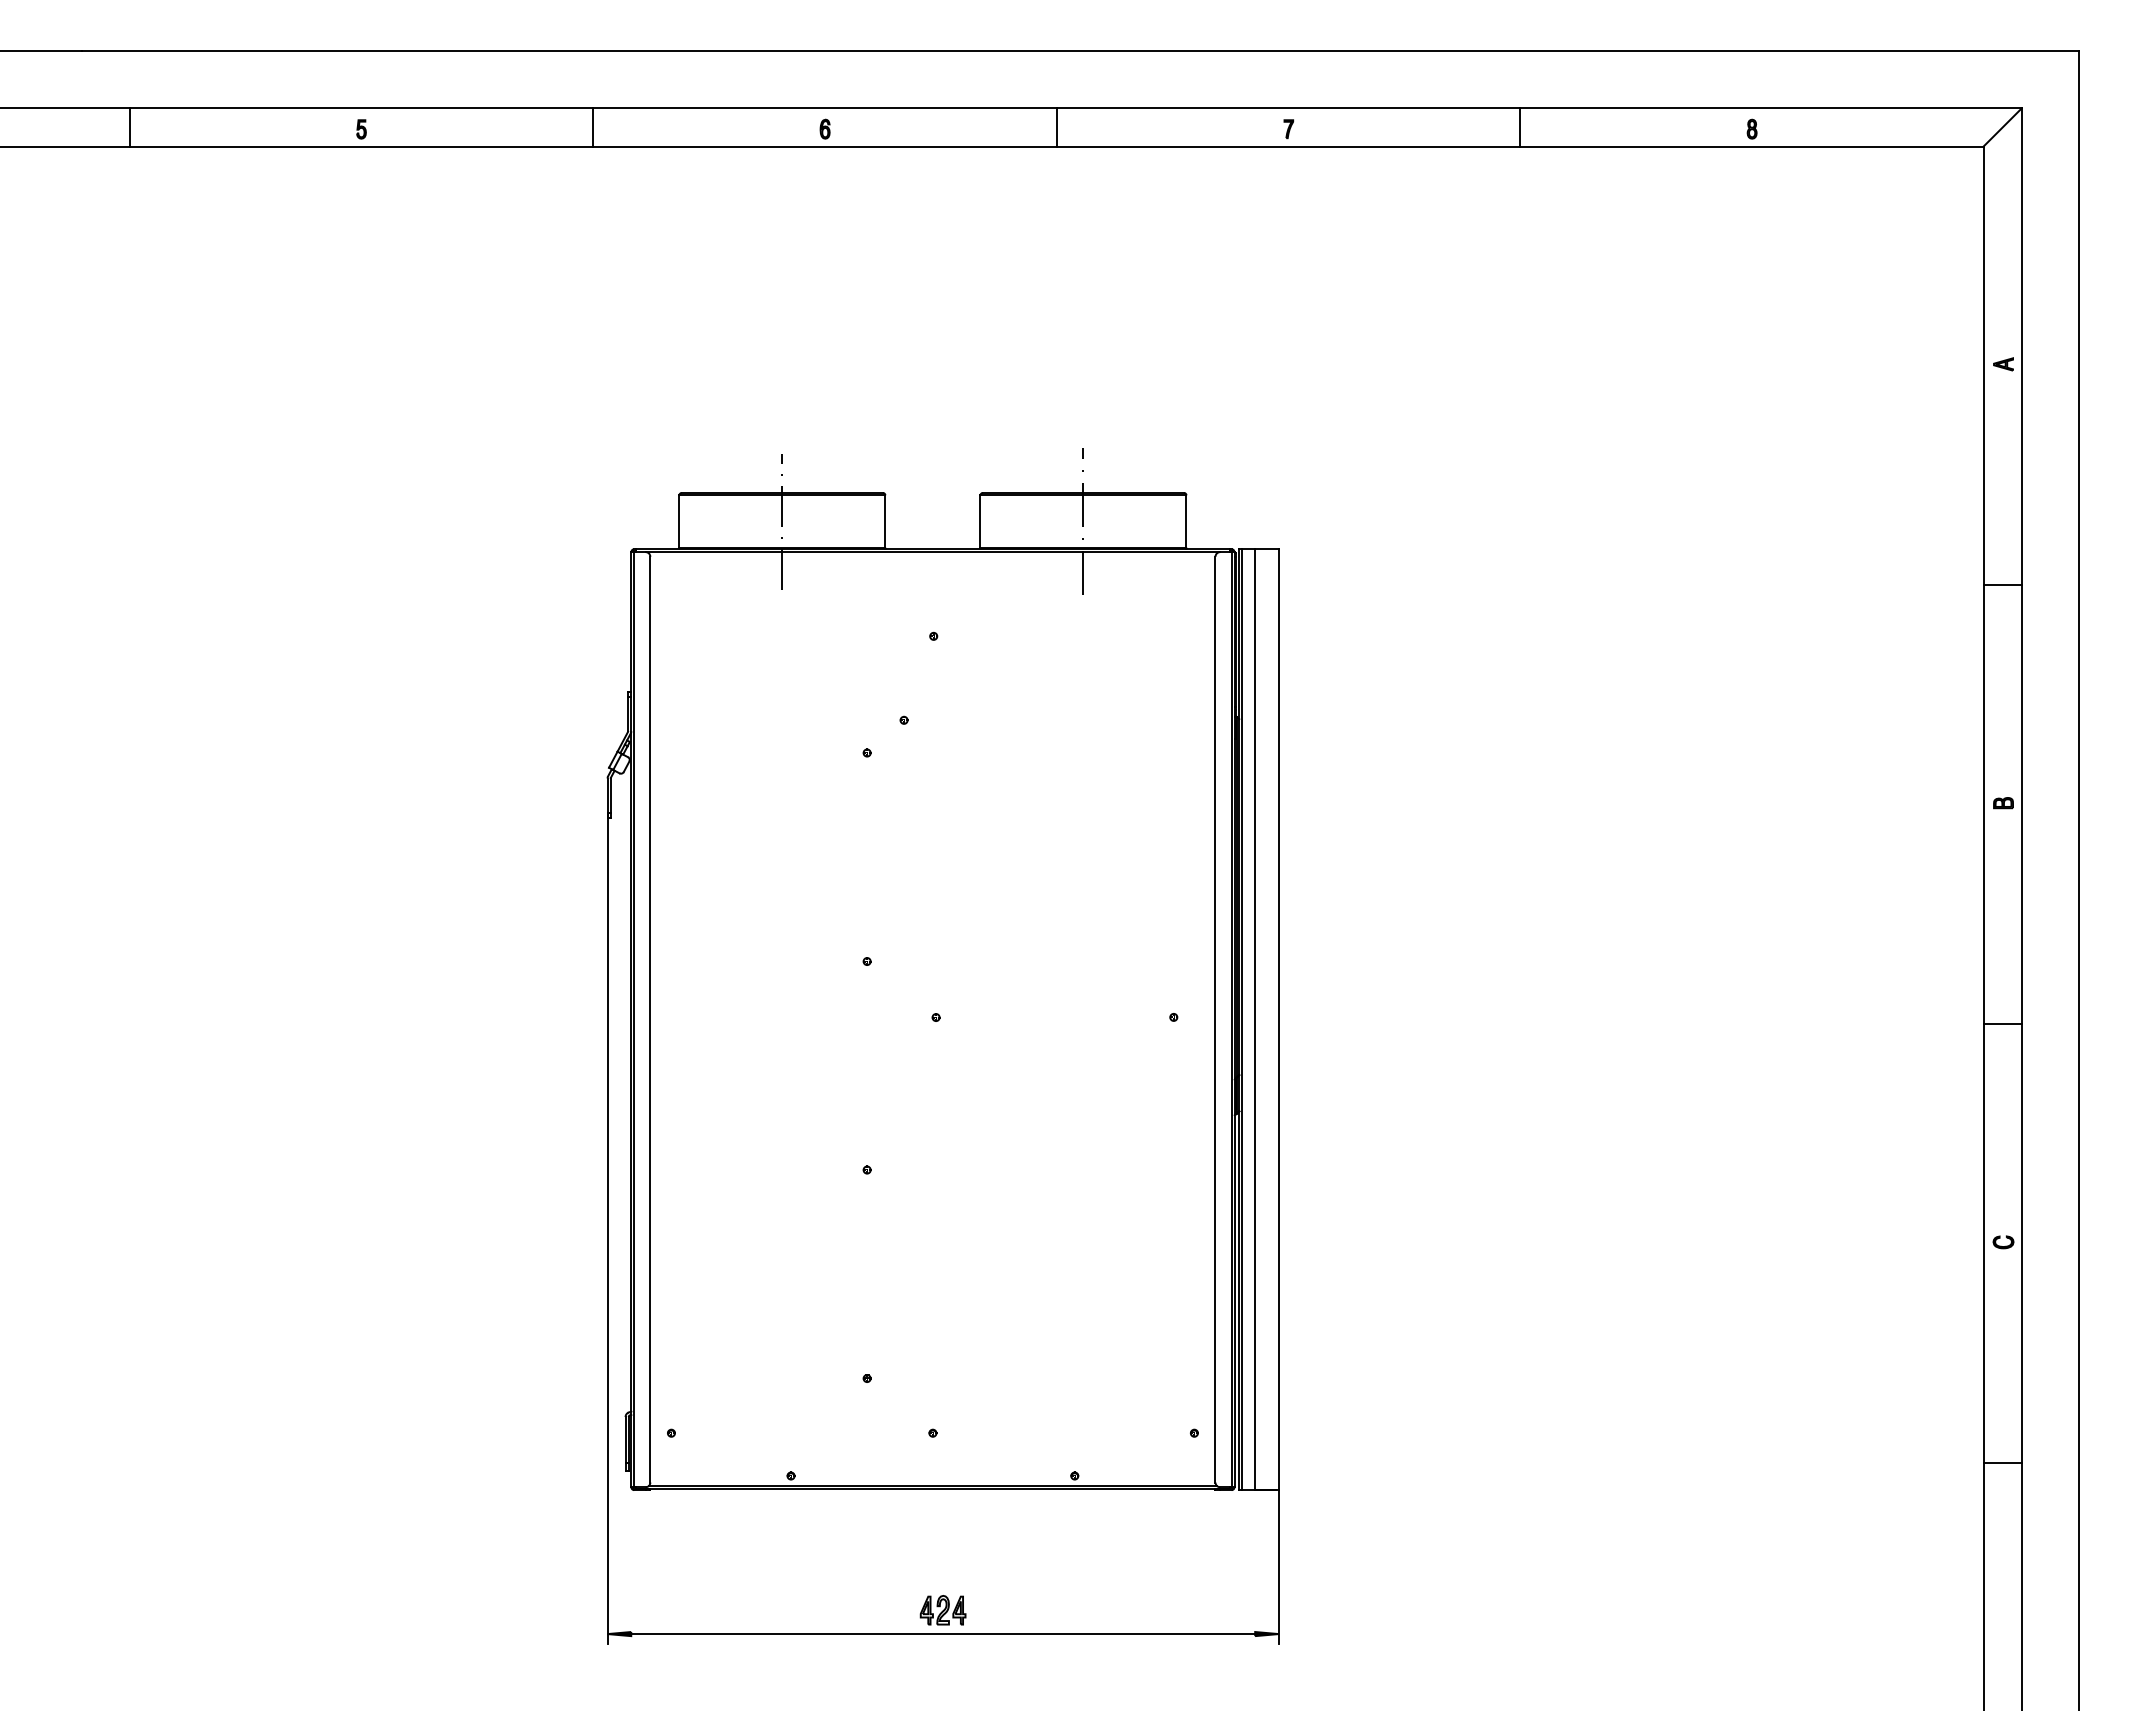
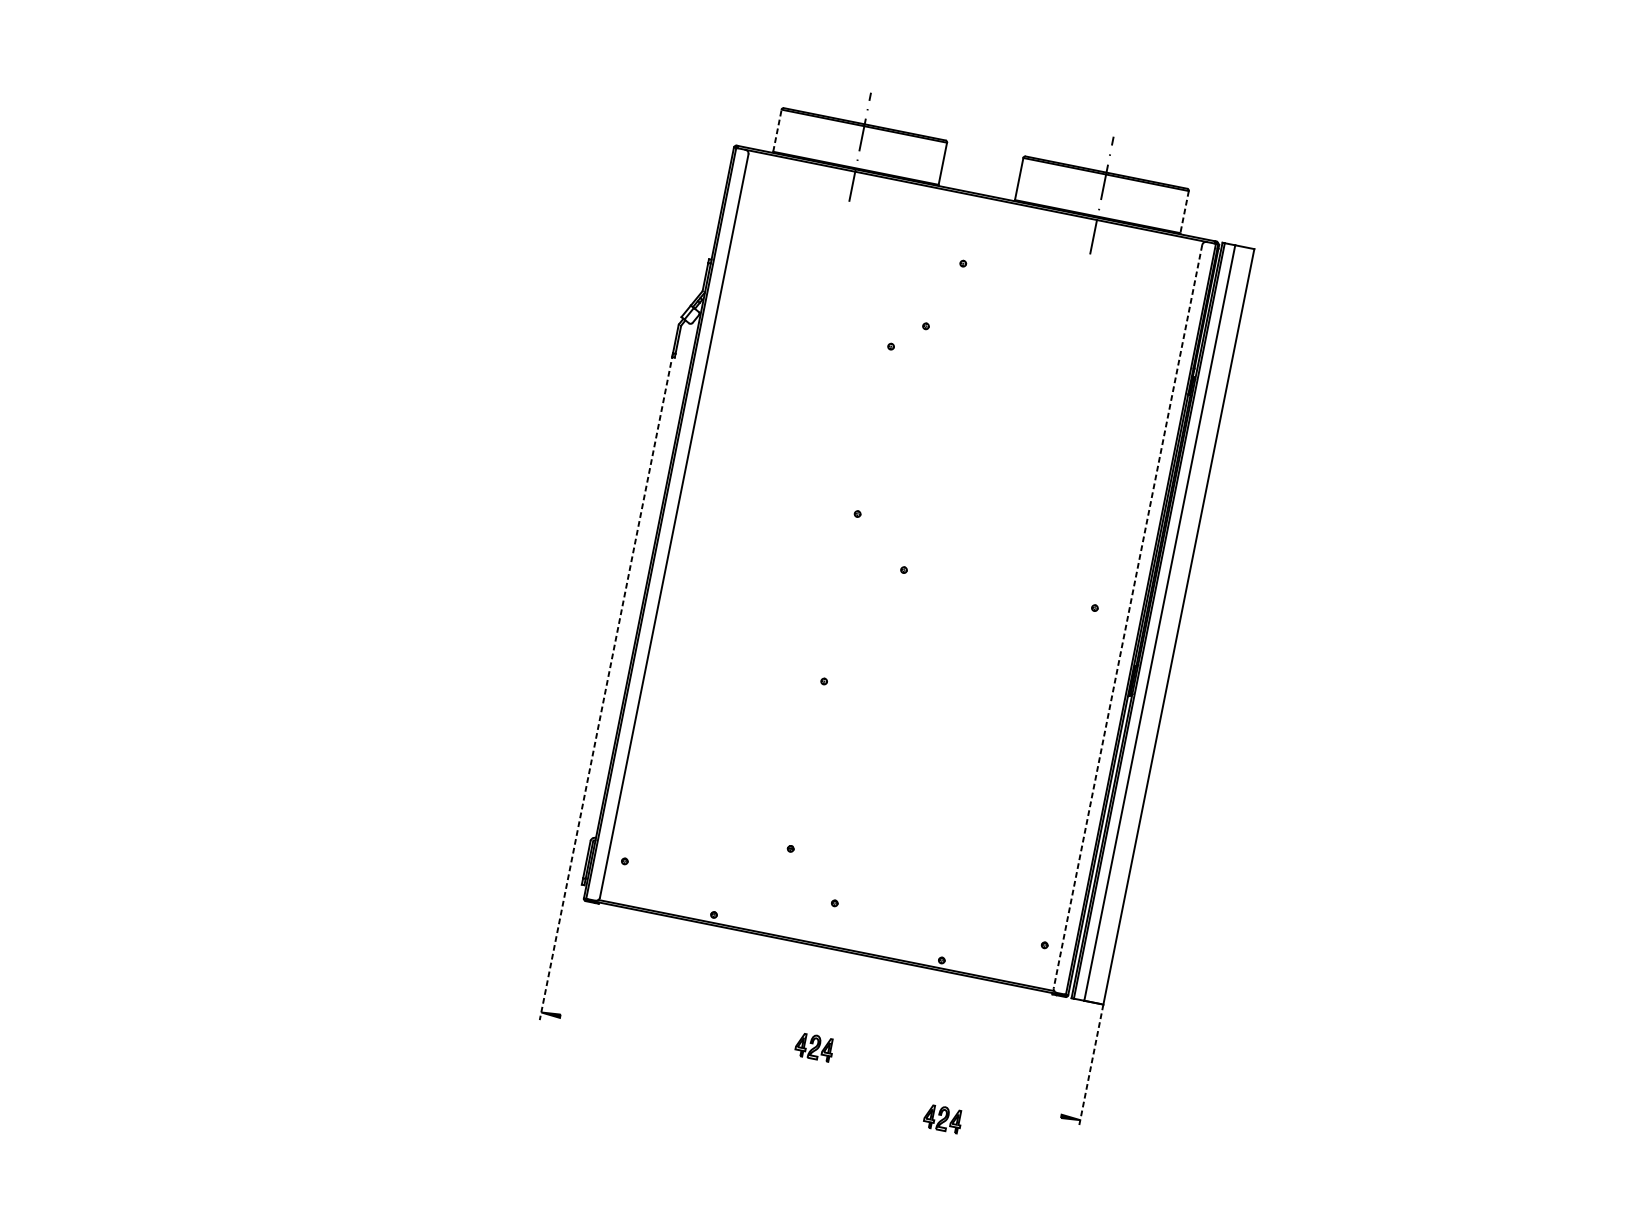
line: (679, 521) -> (777, 130), solid -> dashed
line: (1186, 522) -> (1184, 212), solid -> dashed
line: (1215, 1019) -> (1128, 616), solid -> dashed
line: (607, 1228) -> (606, 686), solid -> dashed
line: (1278, 1566) -> (1090, 1065), solid -> dashed
line: (943, 1634) -> (810, 1066), removed
part: (1113, 1665) -> (942, 1118), added

